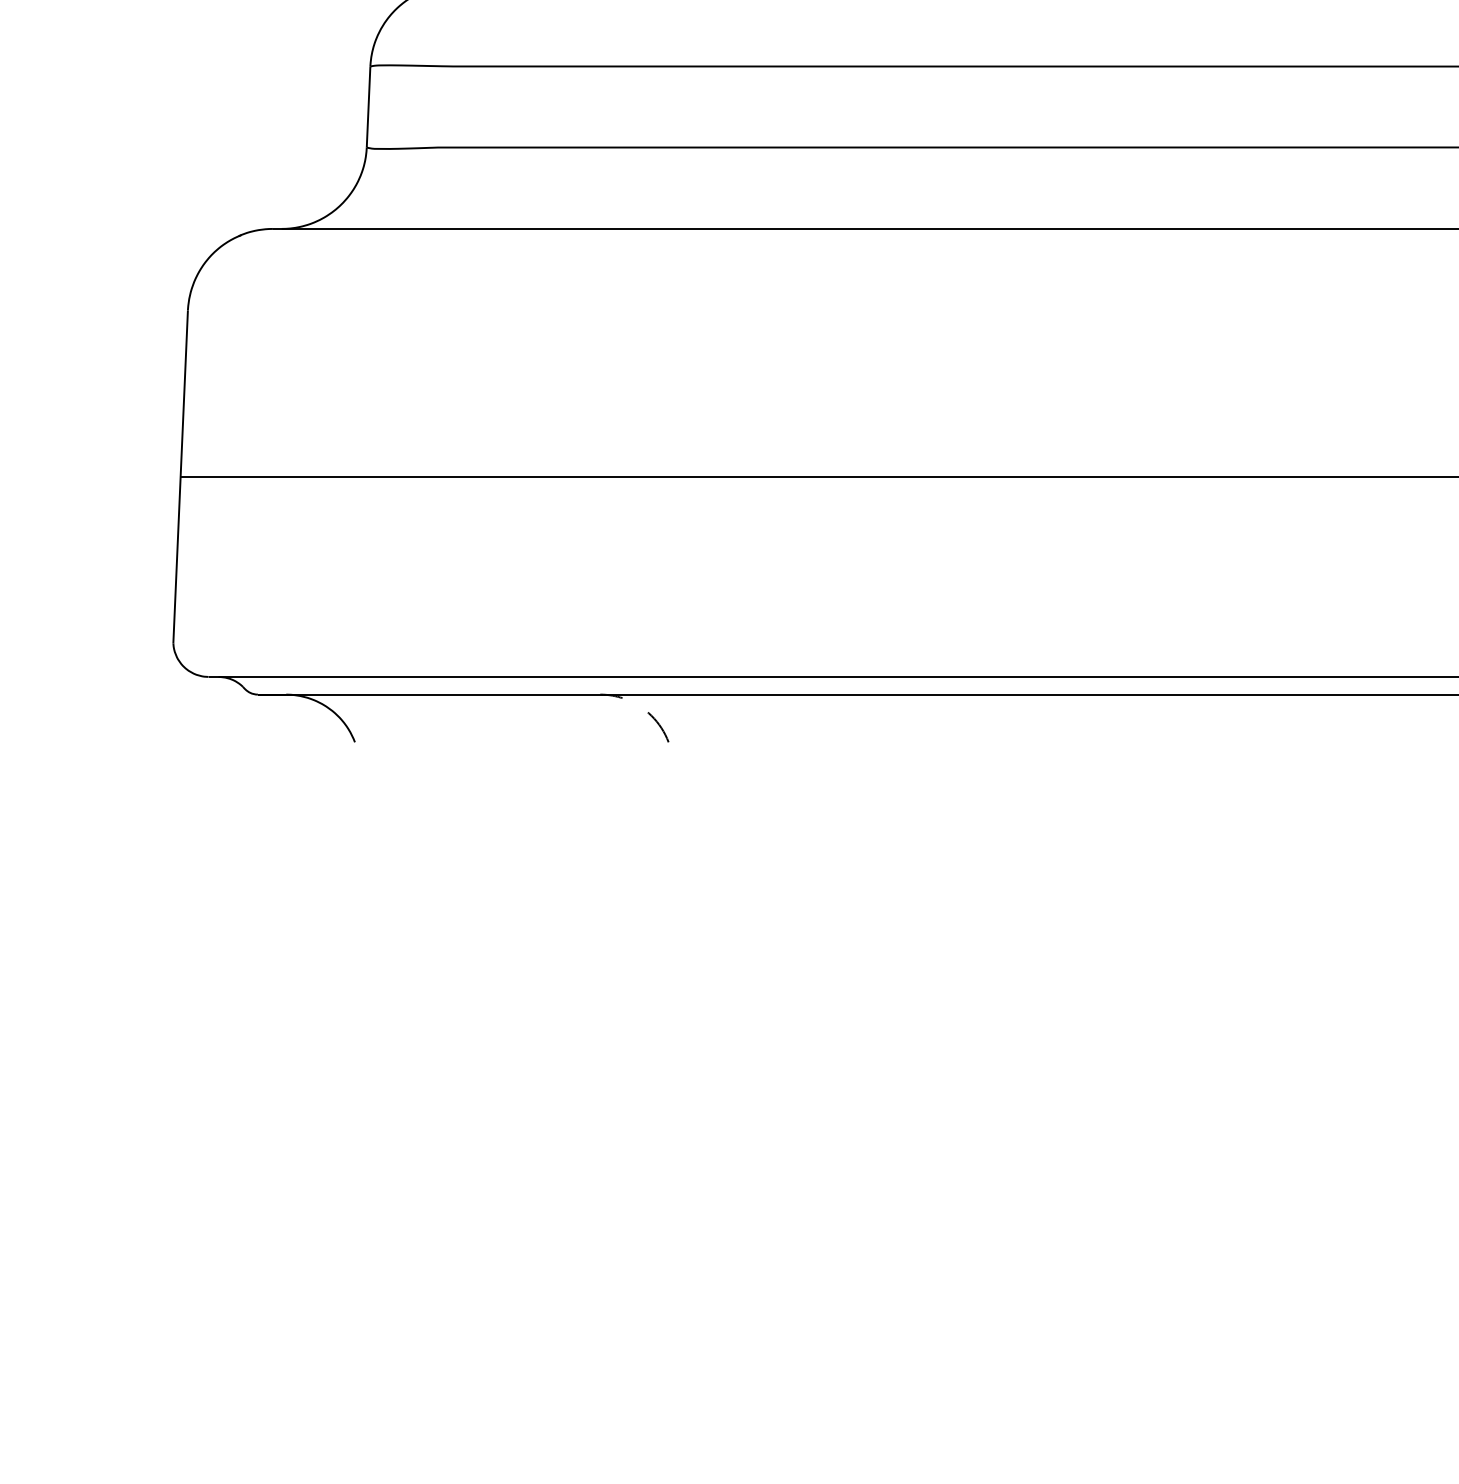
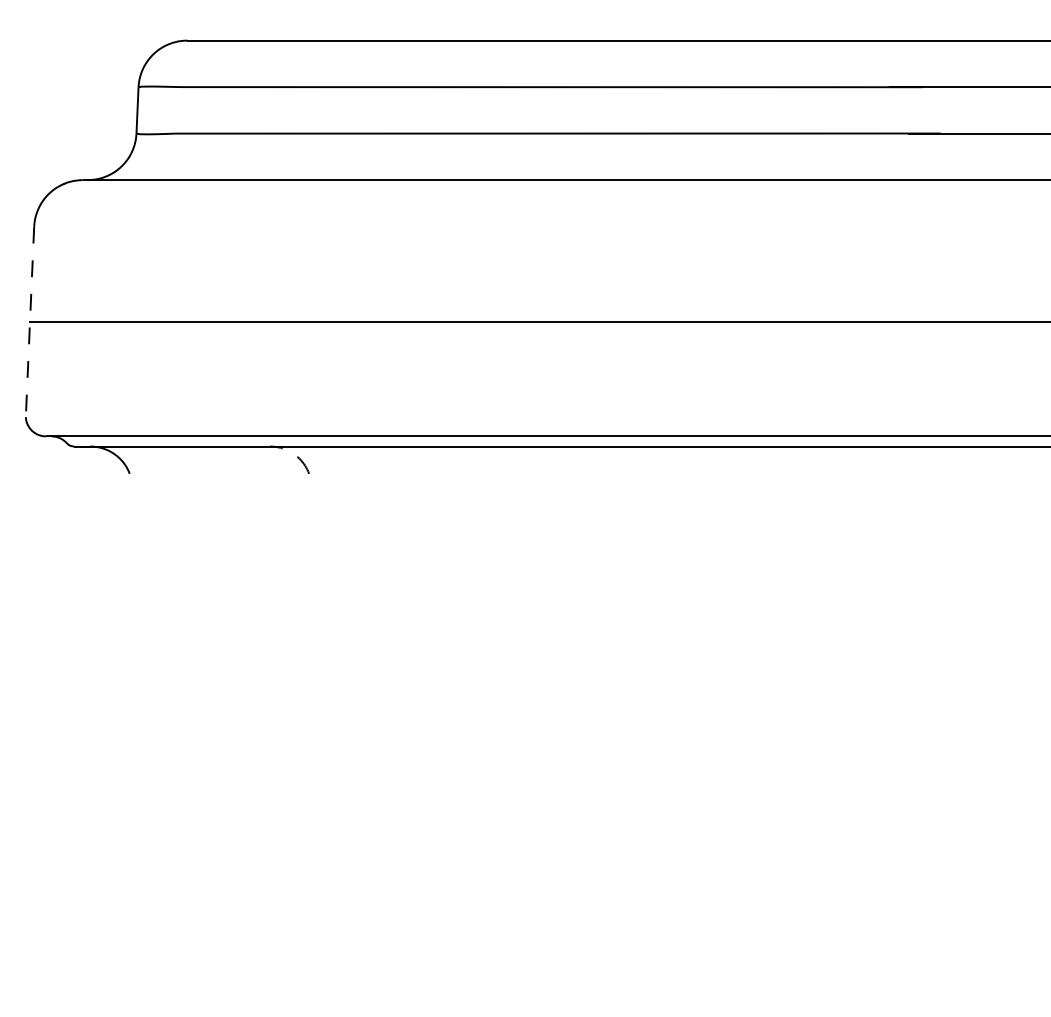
line: (179, 477) -> (29, 322), solid -> dashed

